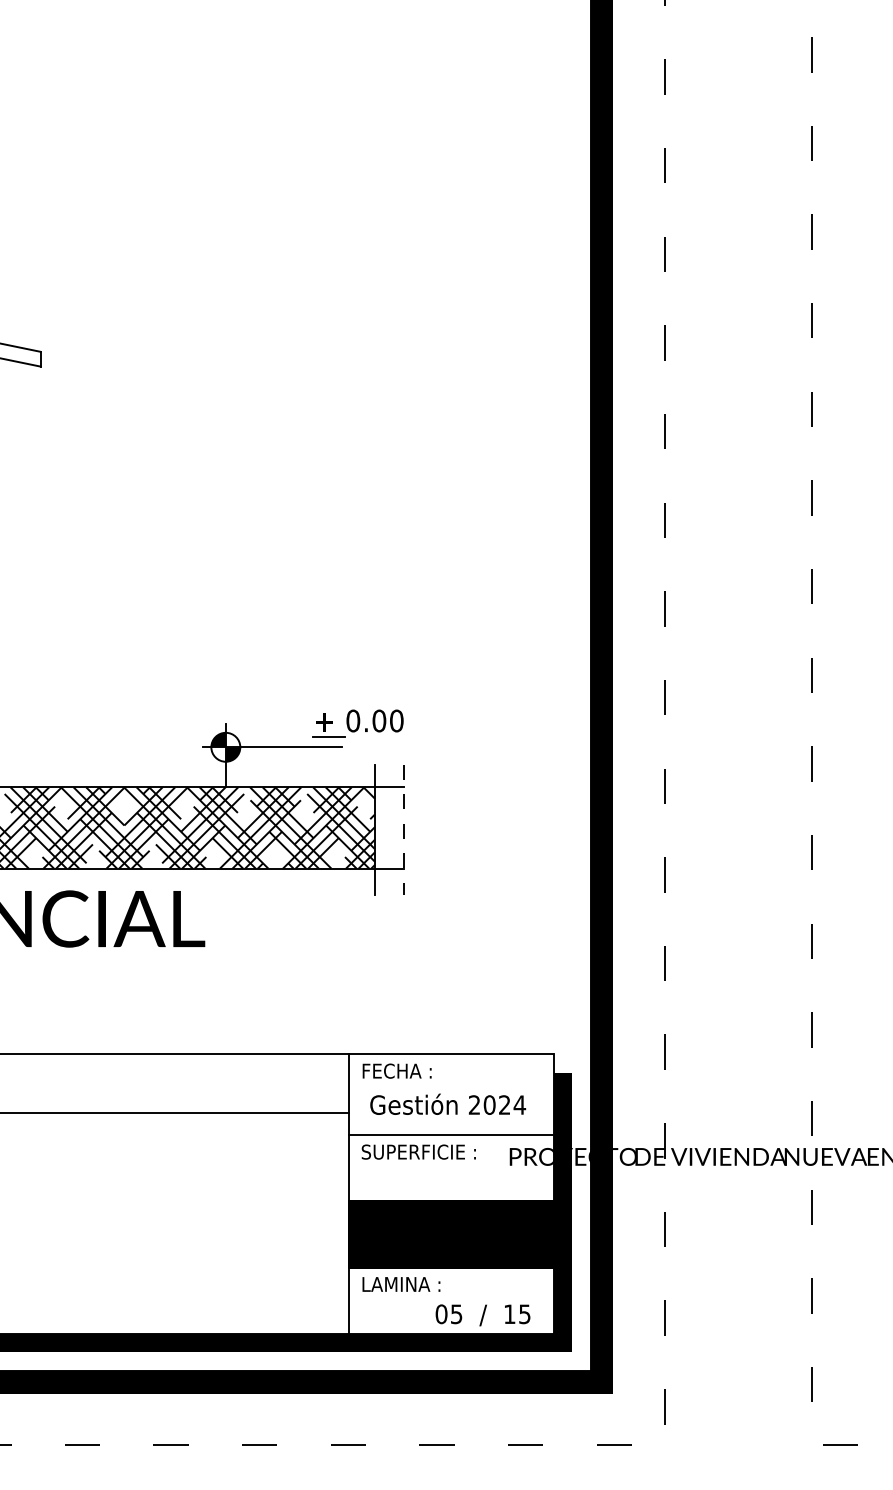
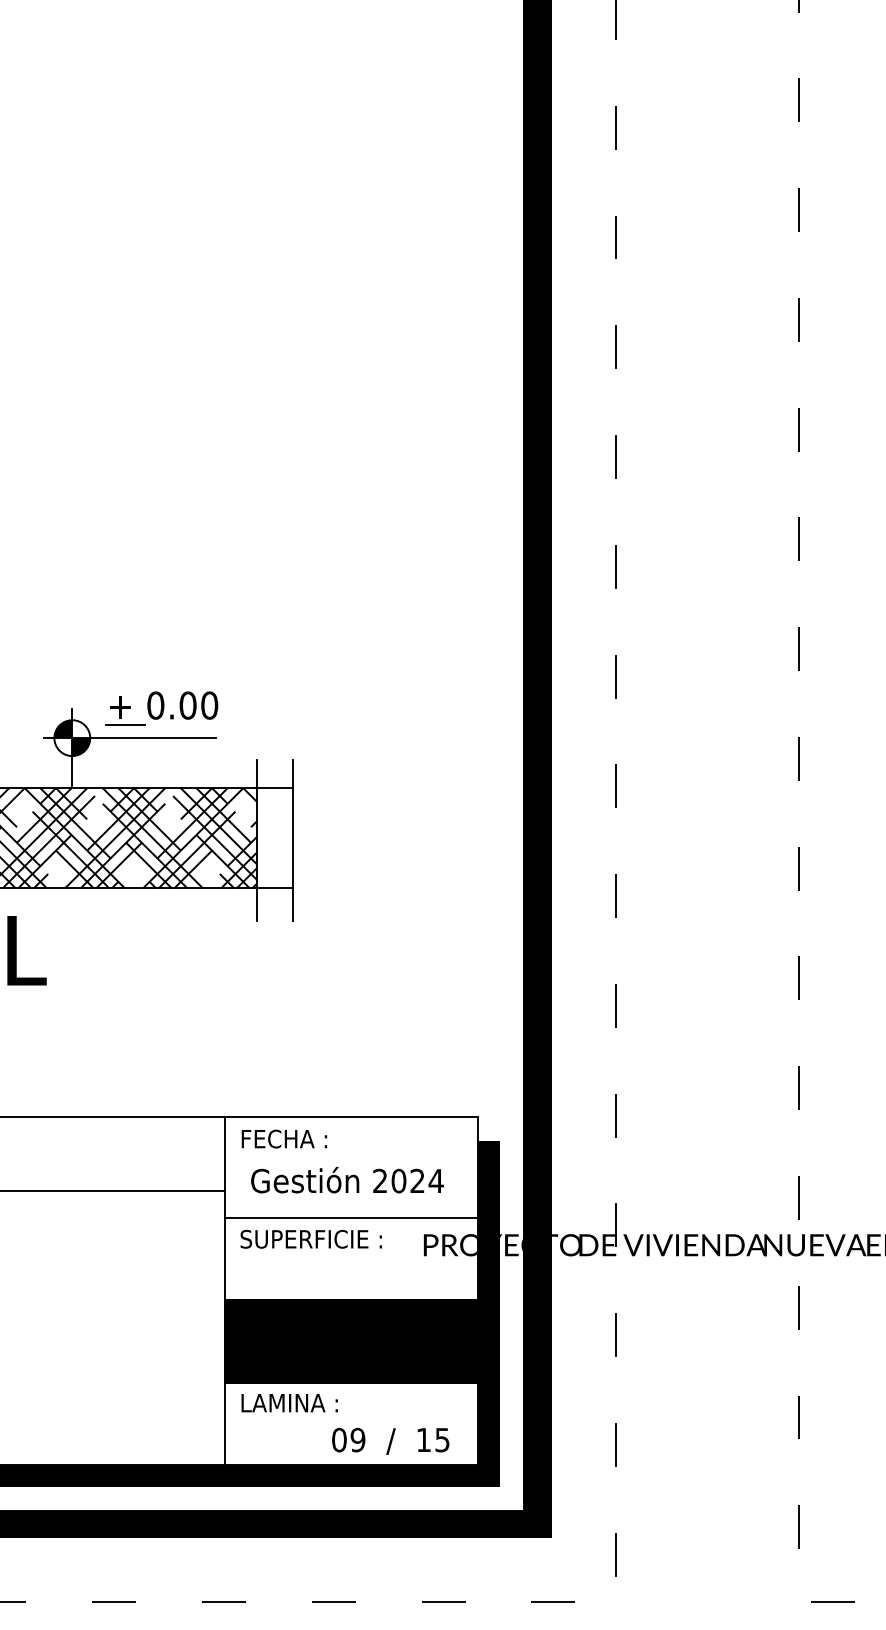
part: (357, 723) -> (161, 708), moved
line: (404, 829) -> (293, 839), dashed -> solid
text: (456, 1313) -> (357, 1439), 05 -> 09

